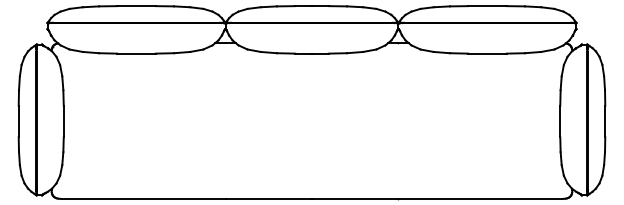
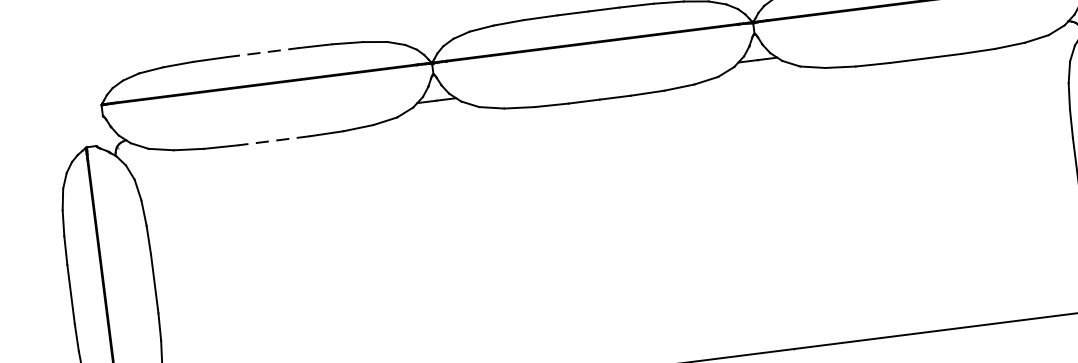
line: (137, 6) -> (264, 53), solid -> dashed
line: (136, 53) -> (273, 140), solid -> dashed

